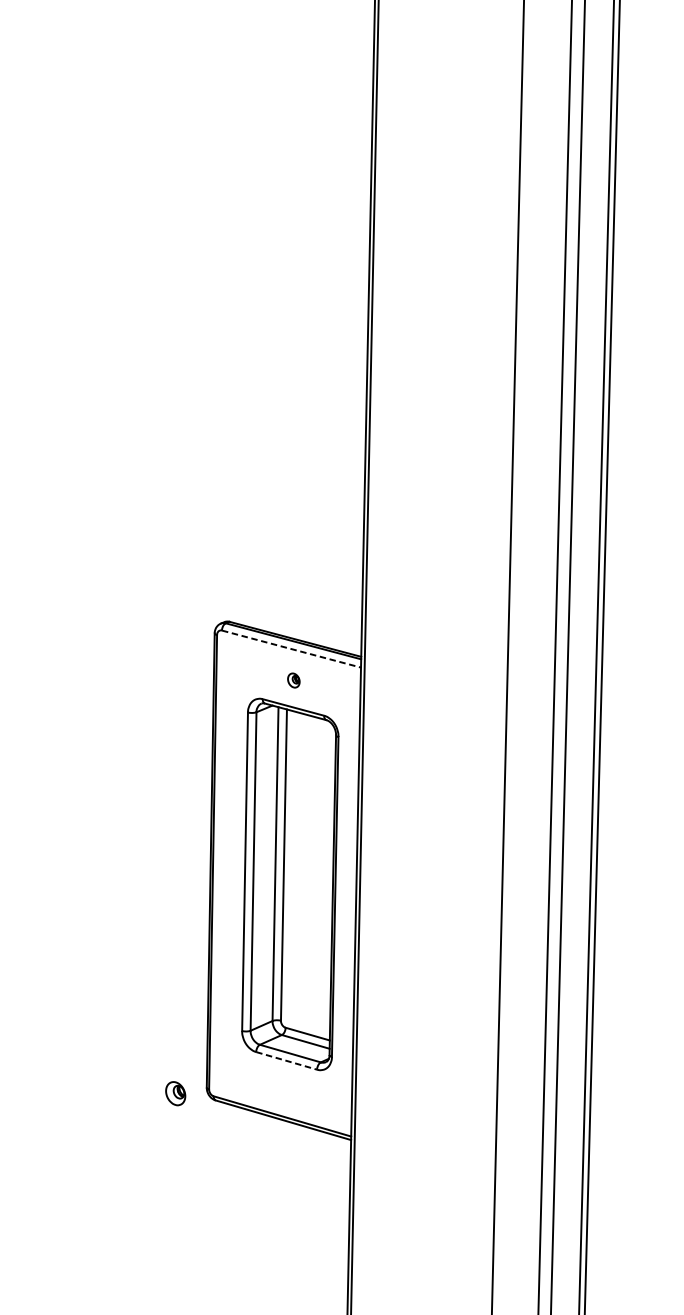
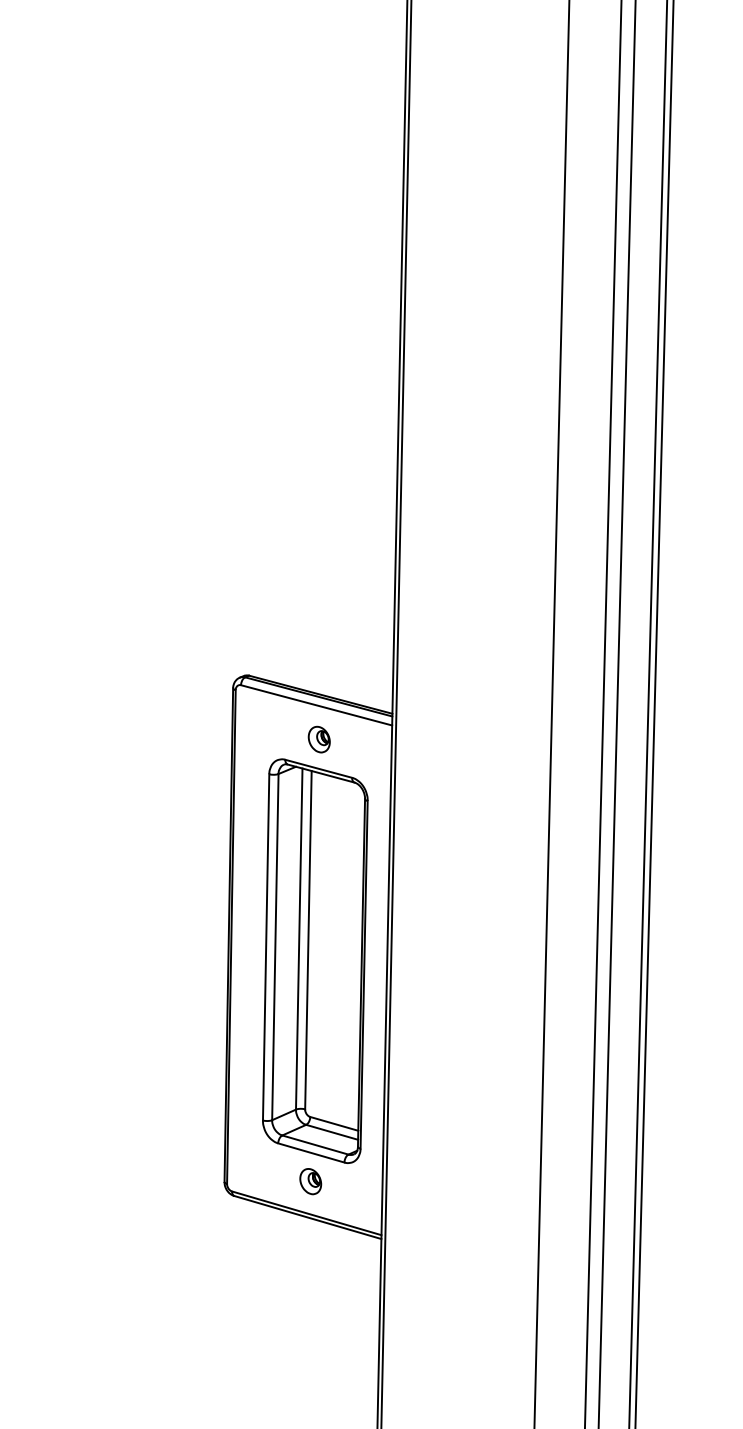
line: (292, 649) -> (317, 705), dashed -> solid
part: (293, 680) -> (318, 739), size x1.67
line: (286, 1061) -> (311, 1153), dashed -> solid
part: (175, 1093) -> (310, 1181), moved

